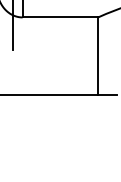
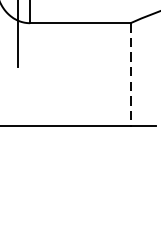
line: (98, 56) -> (131, 75), solid -> dashed

